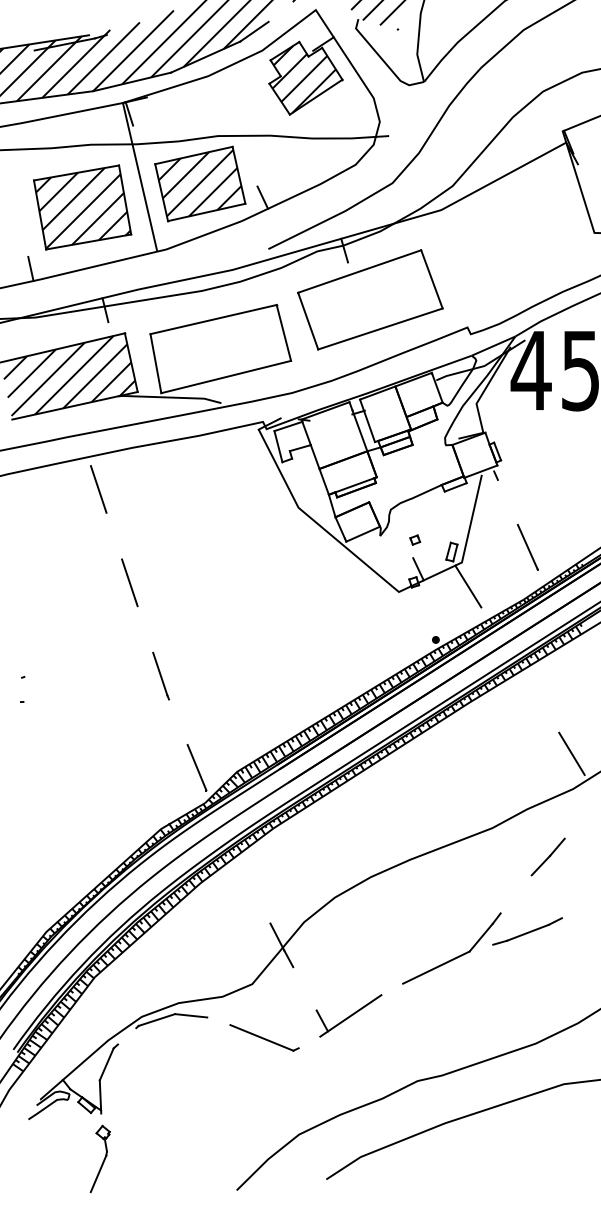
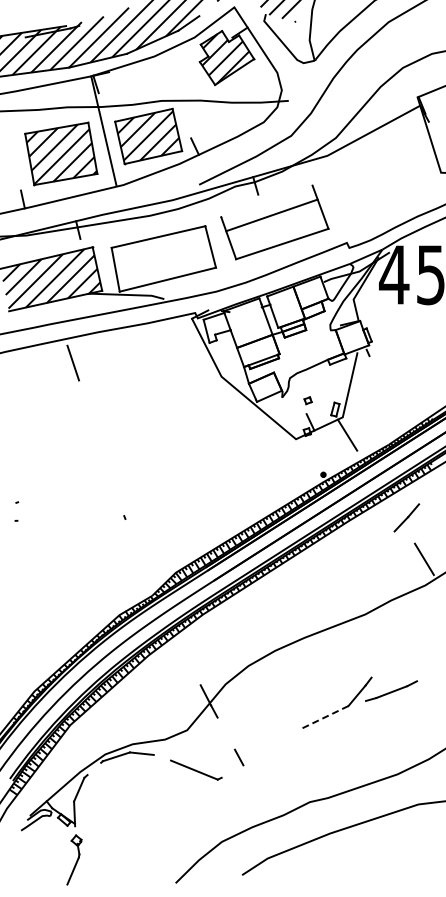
line: (359, 271) -> (271, 215), moved
line: (527, 546) -> (391, 405), removed
line: (130, 582) -> (96, 432), removed
line: (159, 674) -> (118, 500), removed
line: (197, 767) -> (146, 569), removed
line: (547, 856) -> (406, 517), moved
line: (435, 968) -> (323, 718), solid -> dashed
line: (351, 1015) -> (260, 753), removed

